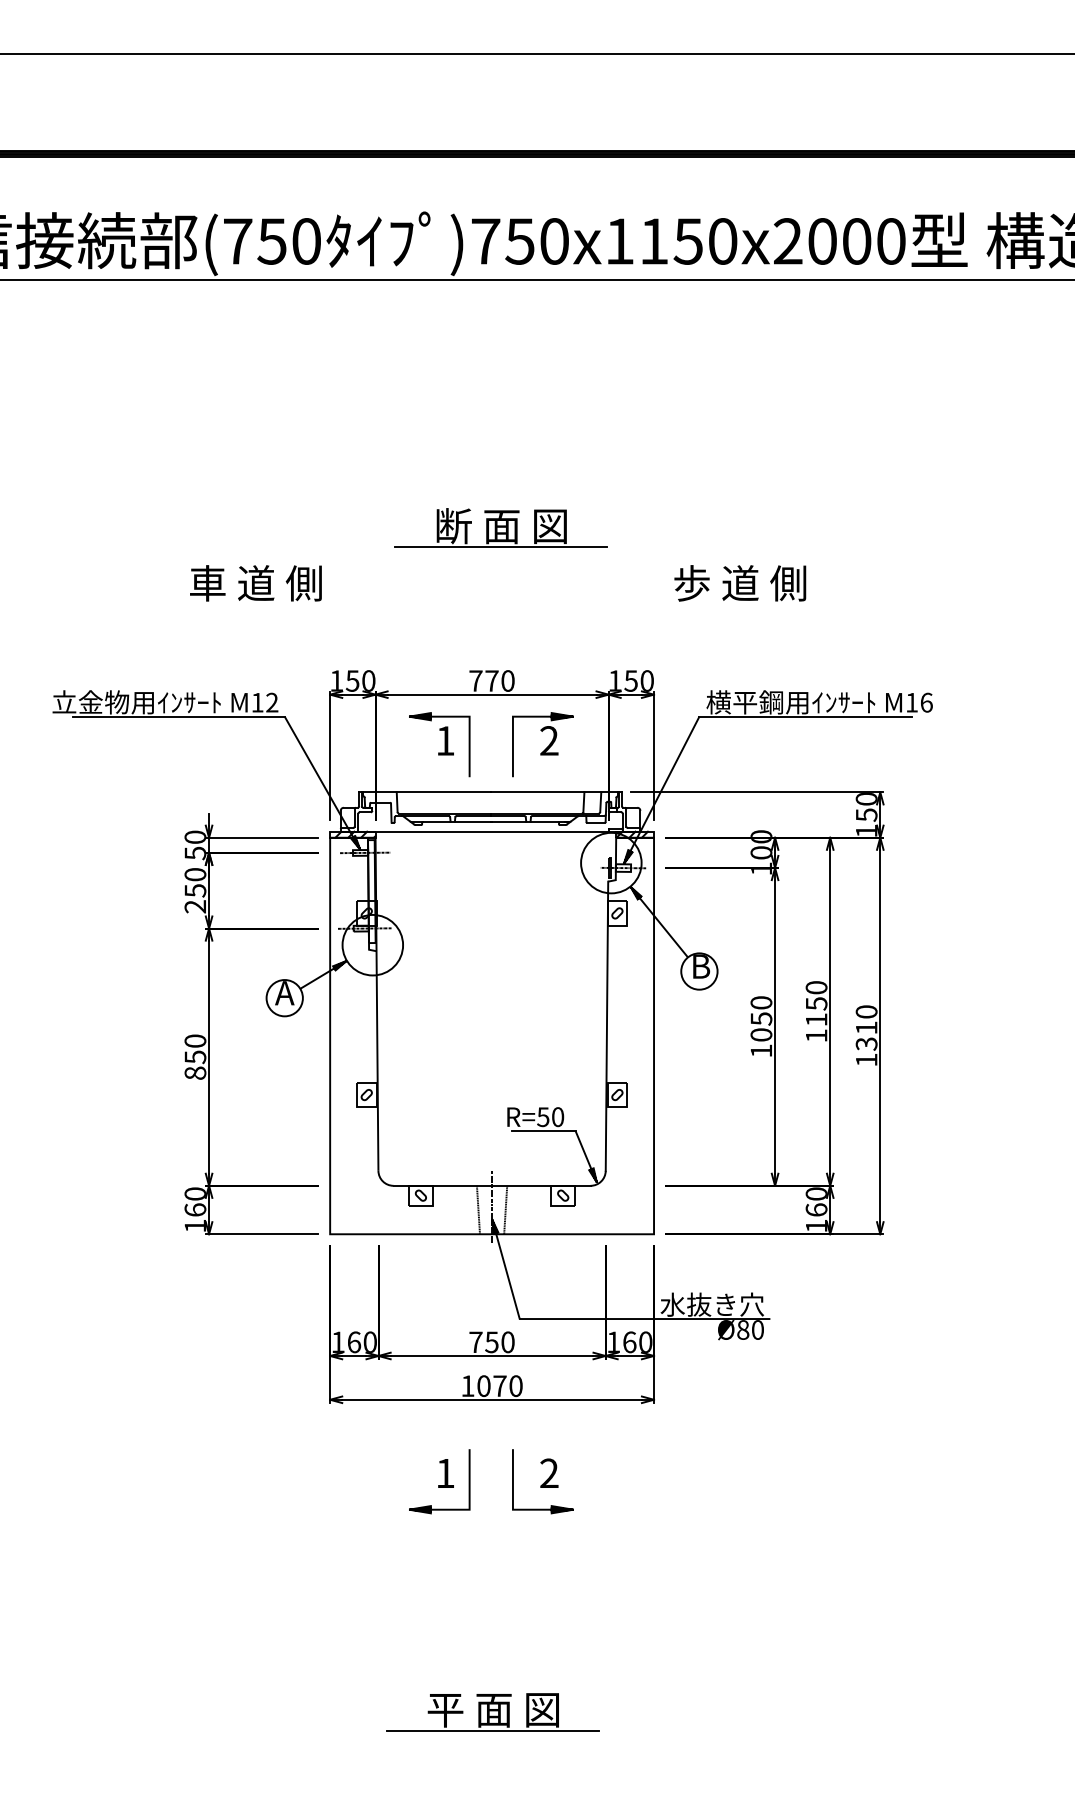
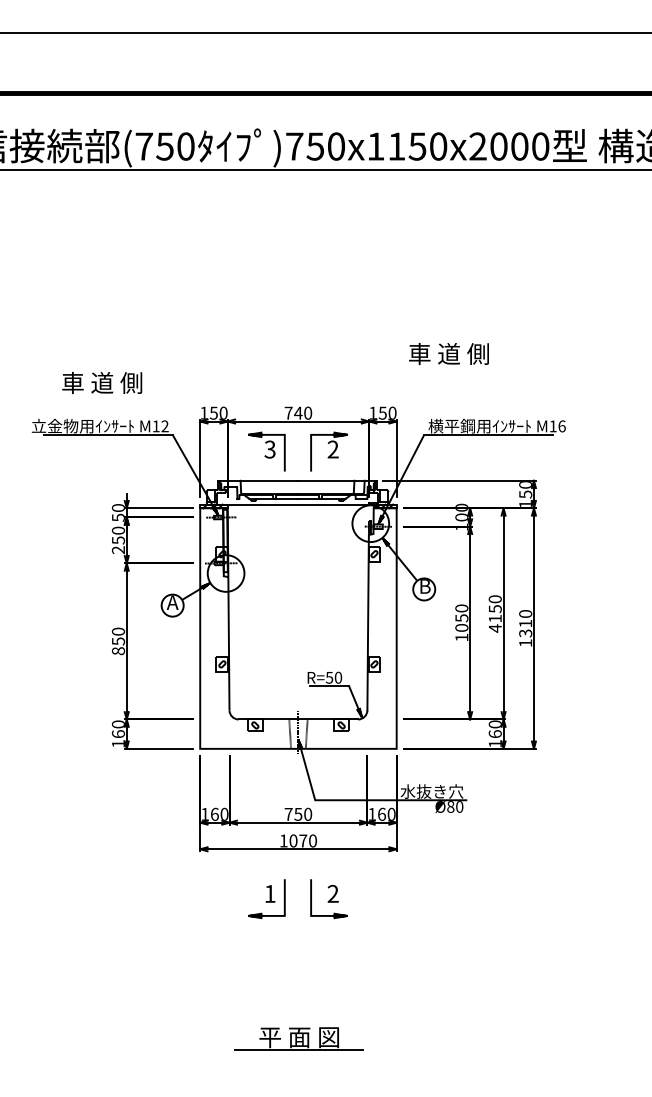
part: (500, 528) -> (303, 320), removed
text: (256, 582) -> (102, 382), moved
text: (691, 584) -> (419, 354), 歩 道 側 -> 車 道 側
text: (492, 679) -> (298, 412), 770 -> 740
text: (444, 740) -> (269, 449), 1 -> 3
text: (816, 1035) -> (495, 628), 1150 -> 4150

